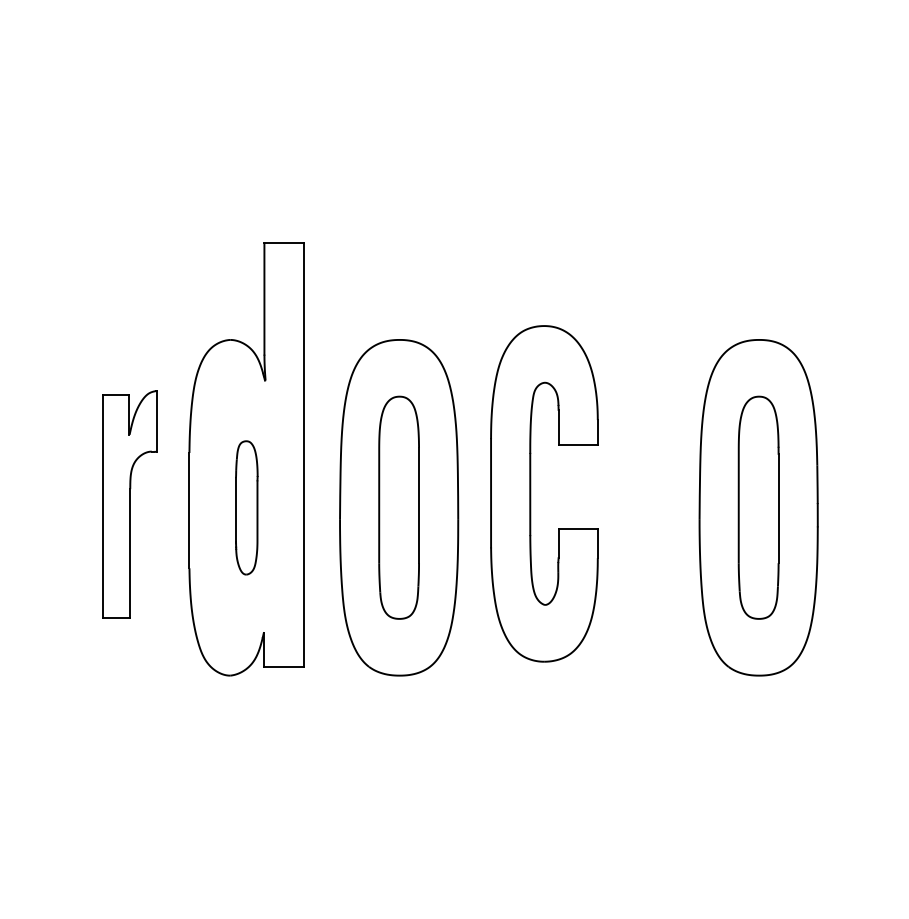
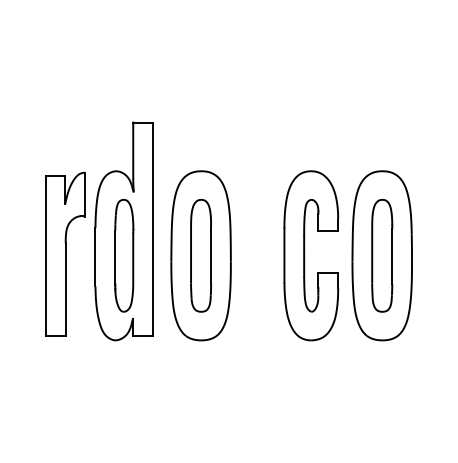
part: (544, 493) -> (311, 255), moved
part: (129, 503) -> (65, 253), size x1.43
part: (247, 507) -> (124, 255), size x1.67

